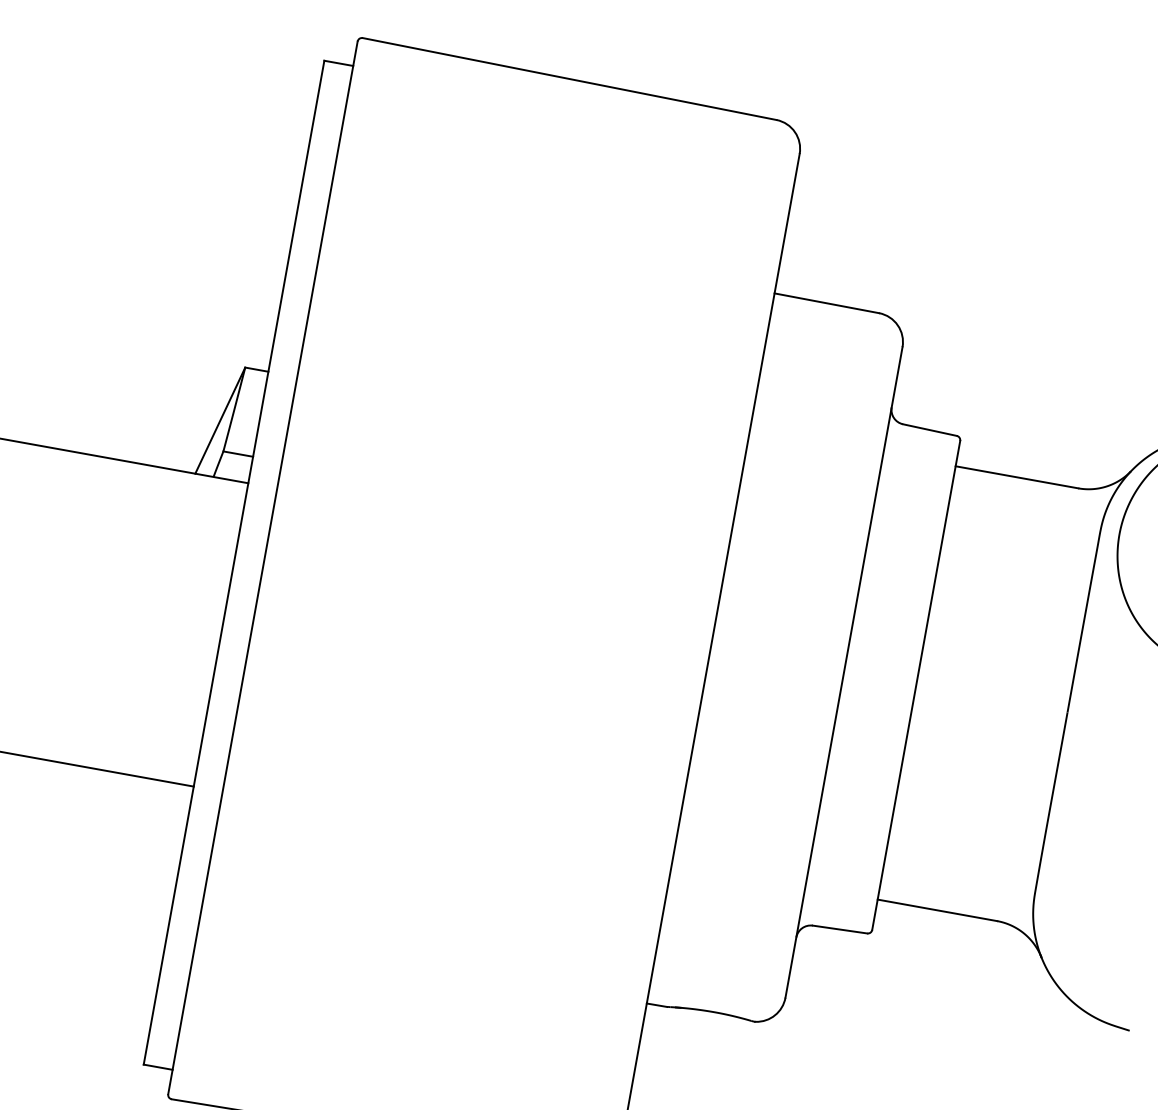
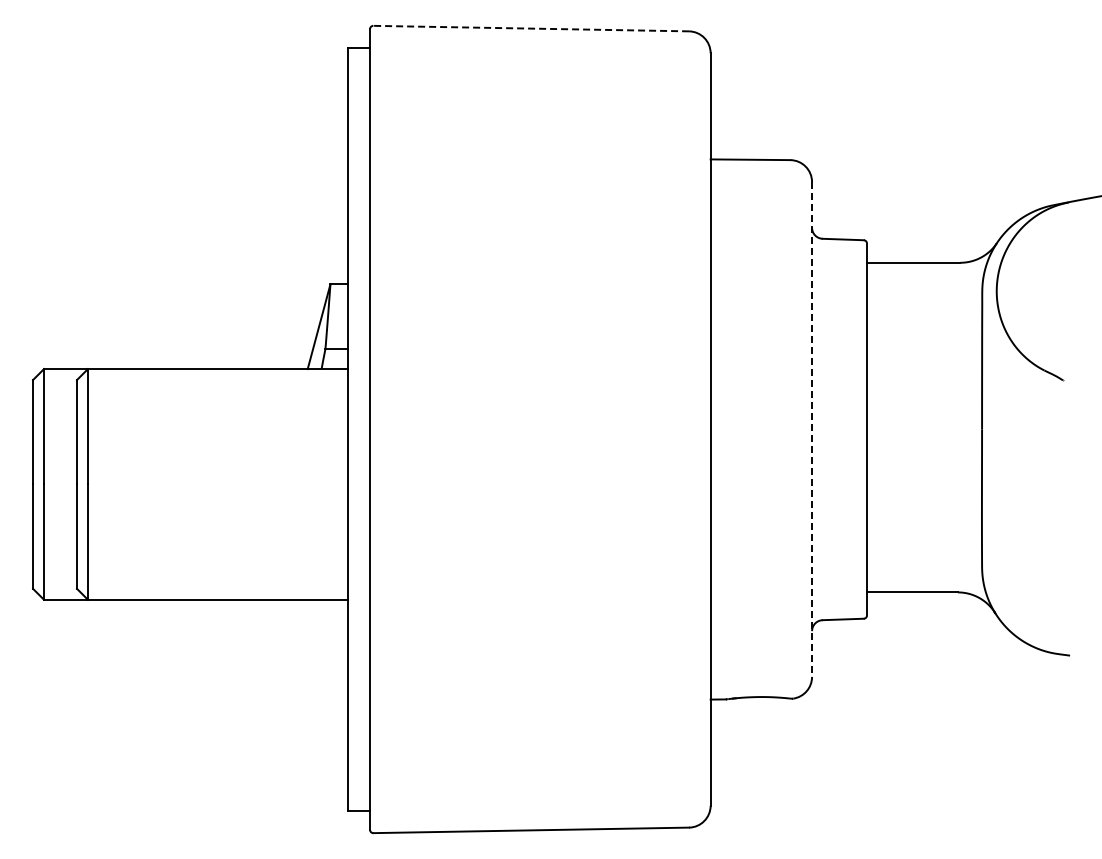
line: (570, 78) -> (531, 28), solid -> dashed
line: (844, 672) -> (812, 429), solid -> dashed

